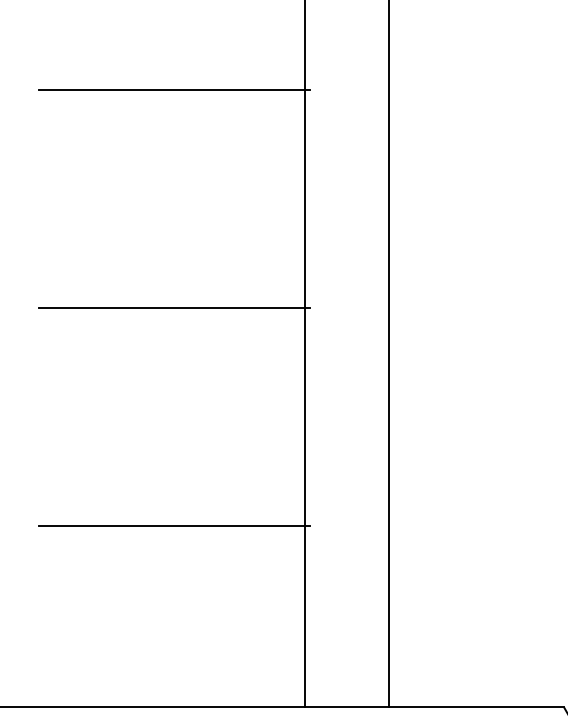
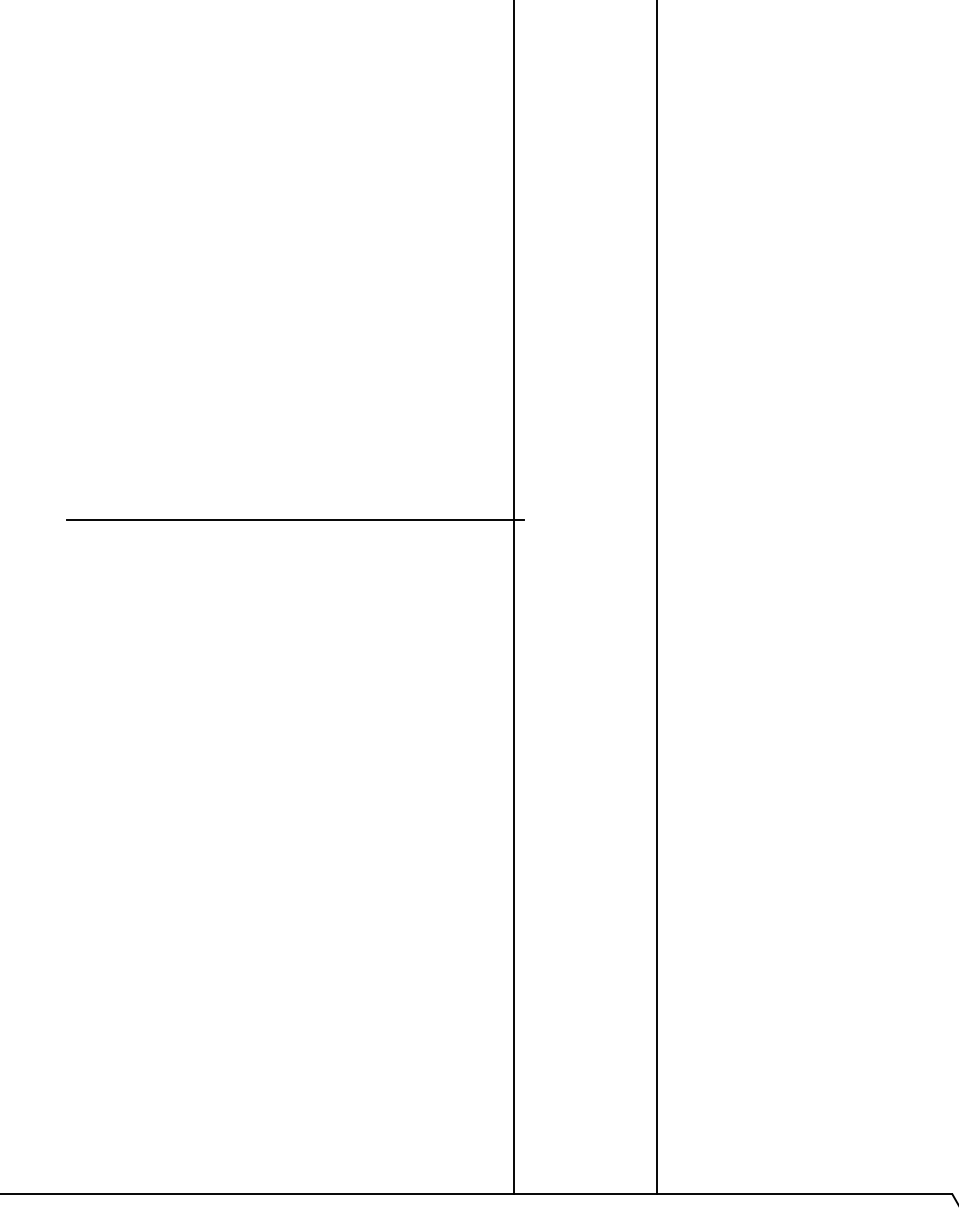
line: (174, 90) -> (294, 152), removed
line: (174, 525) -> (294, 887), removed

